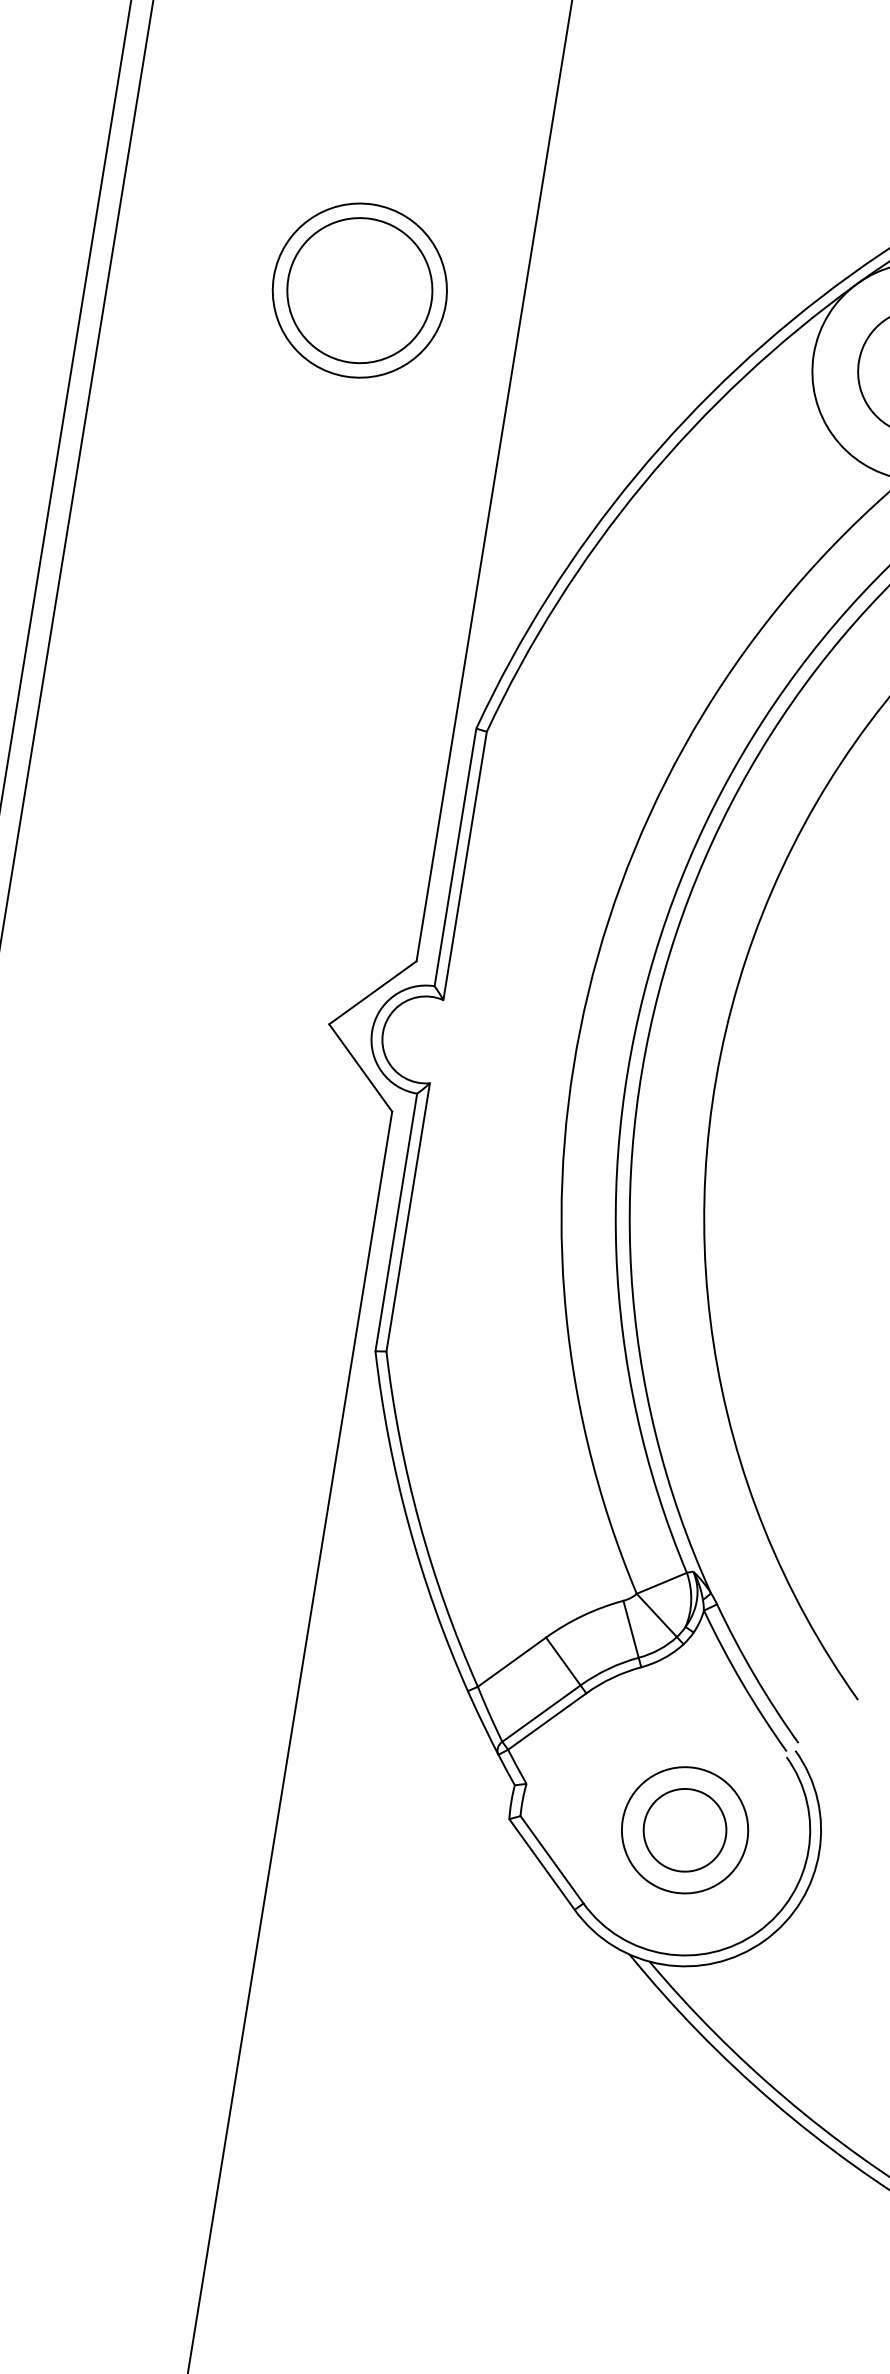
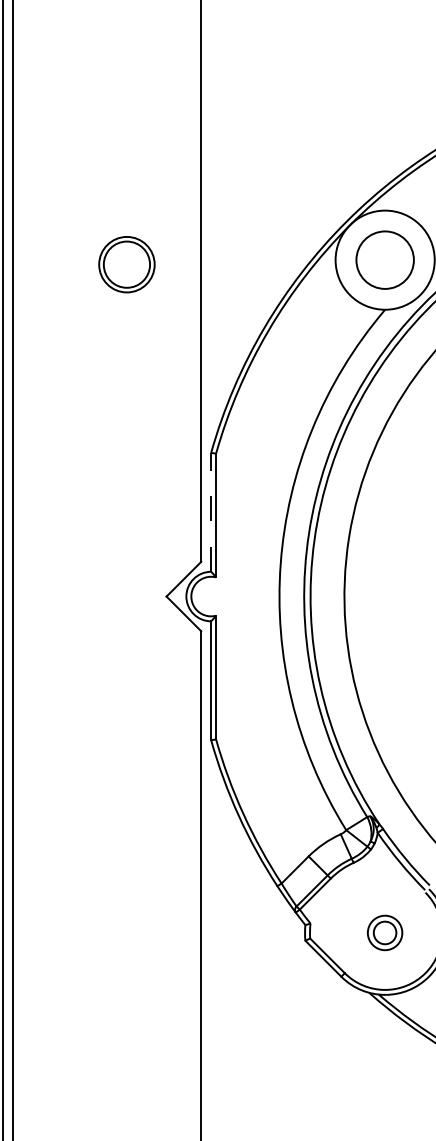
part: (358, 290) -> (126, 264), size x0.7
line: (456, 855) -> (211, 511), solid -> dashed
part: (683, 1829) -> (384, 932), size x0.6

